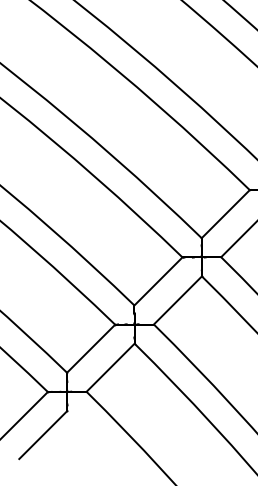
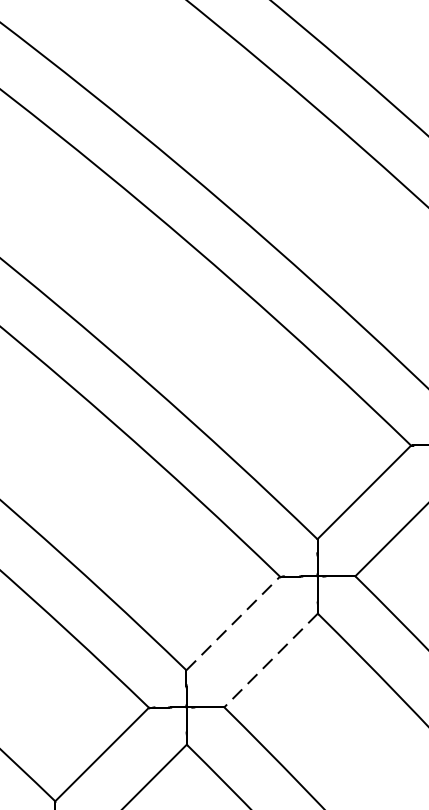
line: (158, 281) -> (233, 623), solid -> dashed
line: (177, 300) -> (270, 660), solid -> dashed

